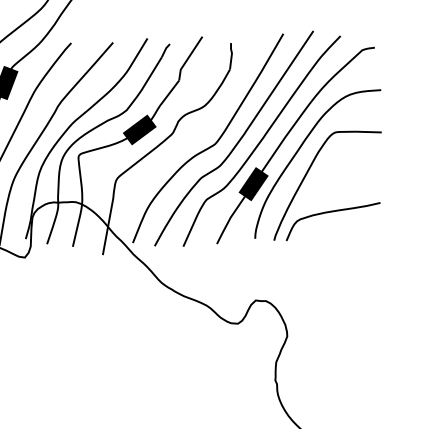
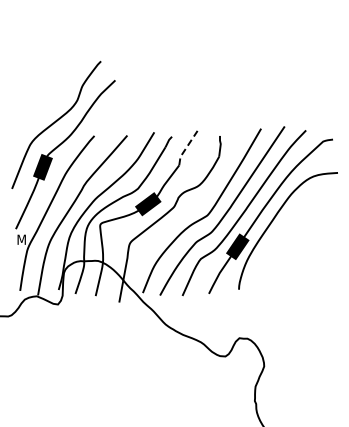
line: (188, 57) -> (186, 147), solid -> dashed
part: (306, 176) -> (279, 240), removed

